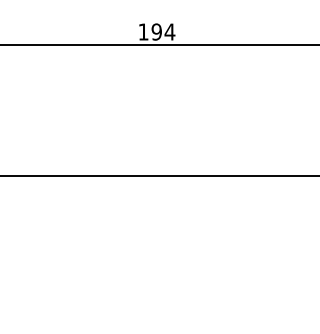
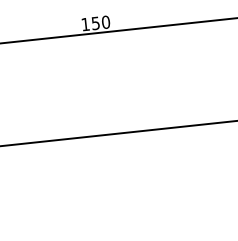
text: (163, 31) -> (100, 22), 194 -> 150

